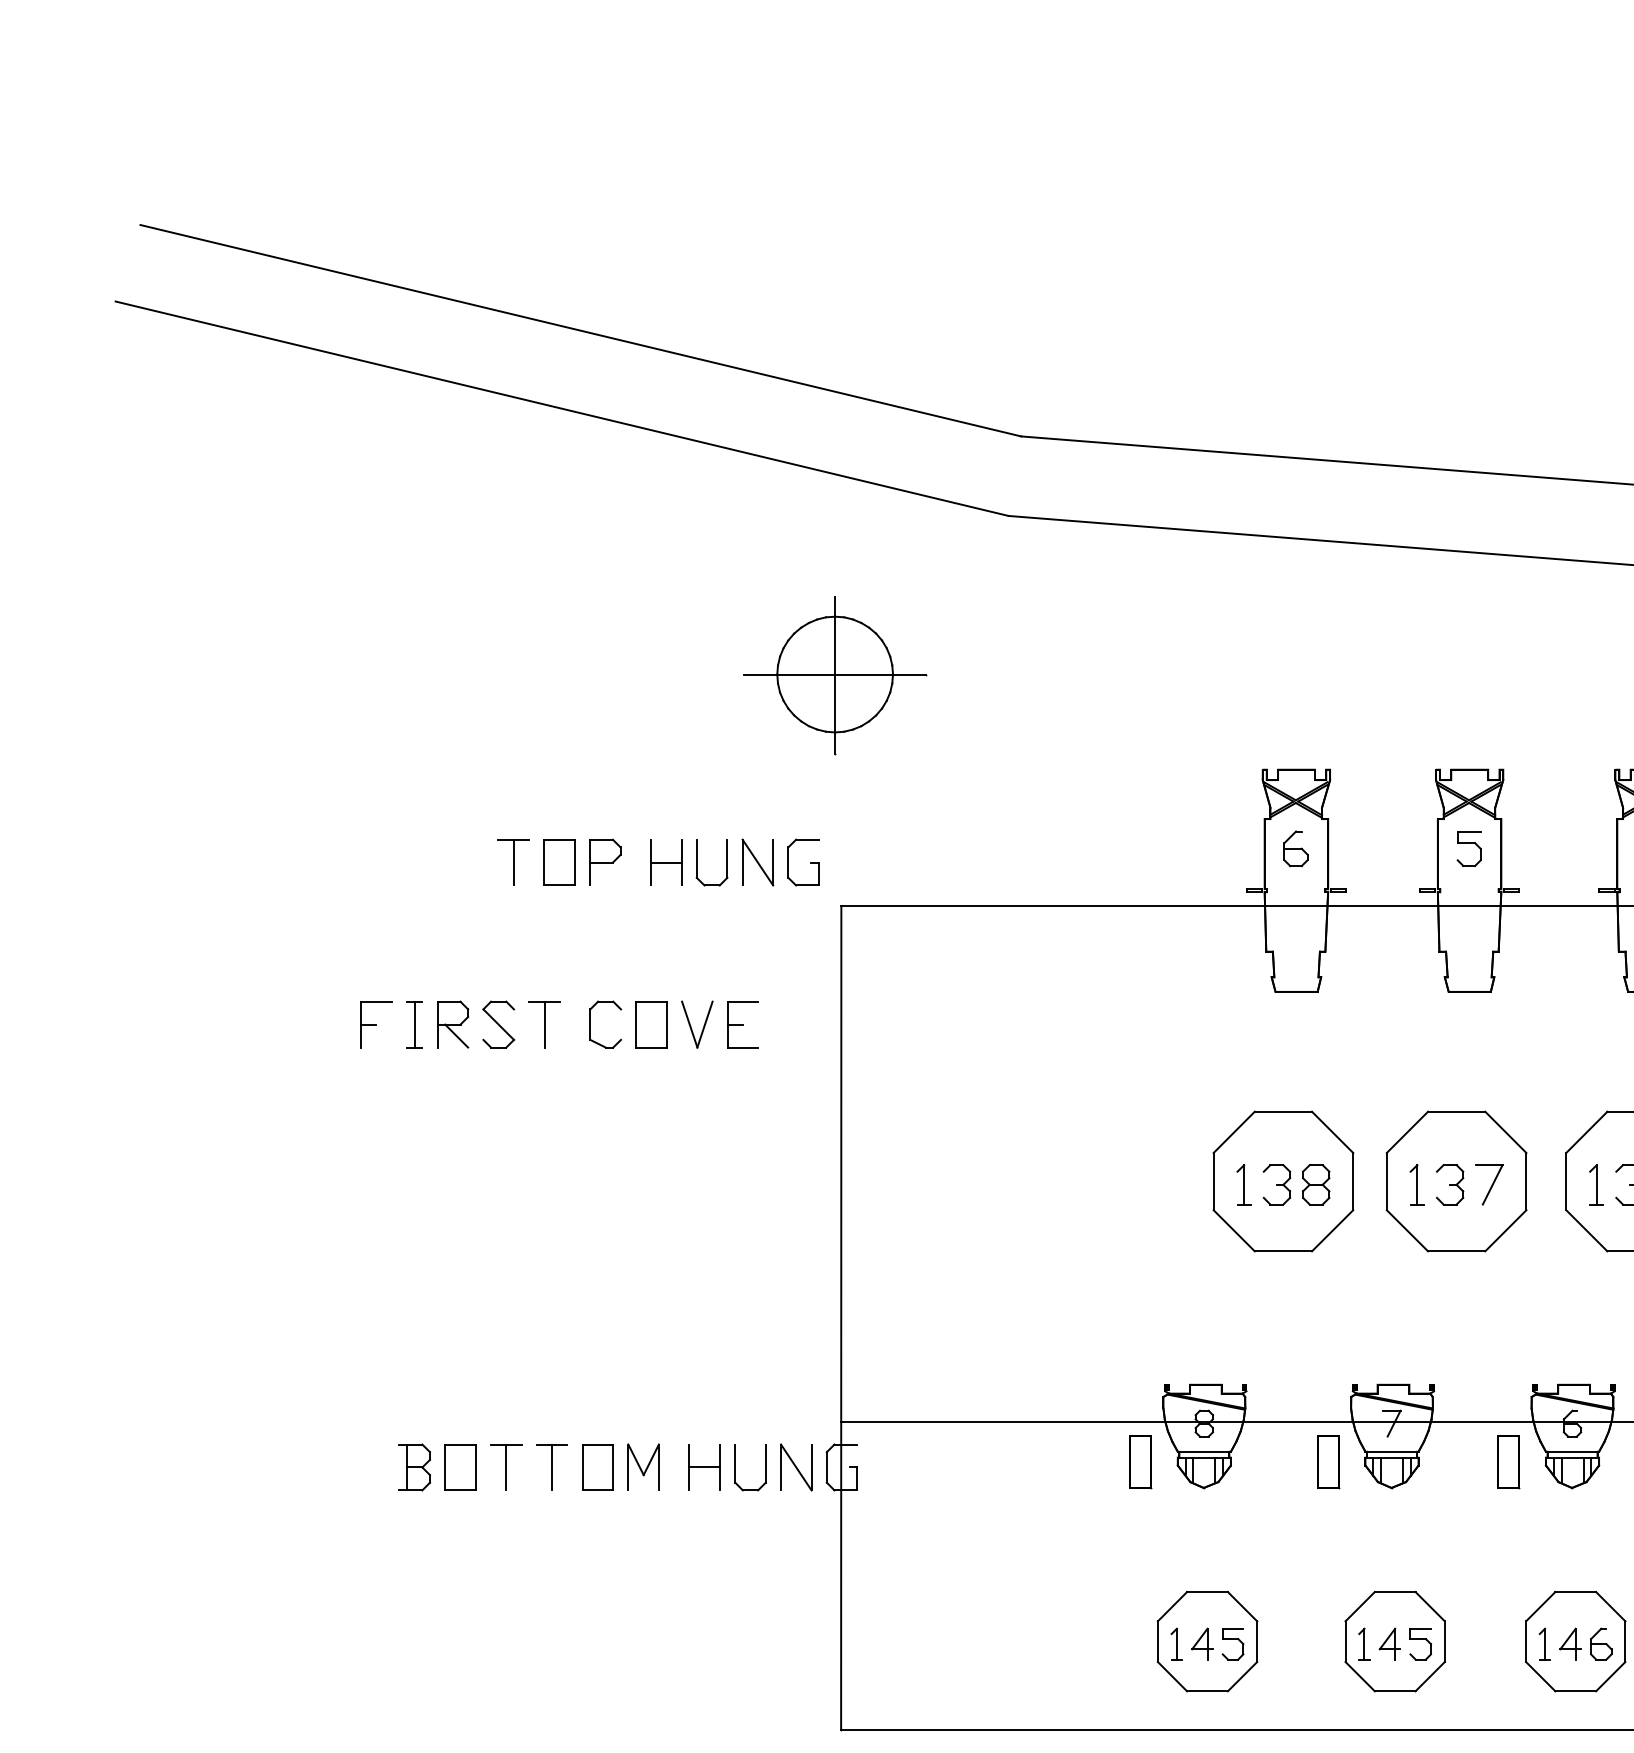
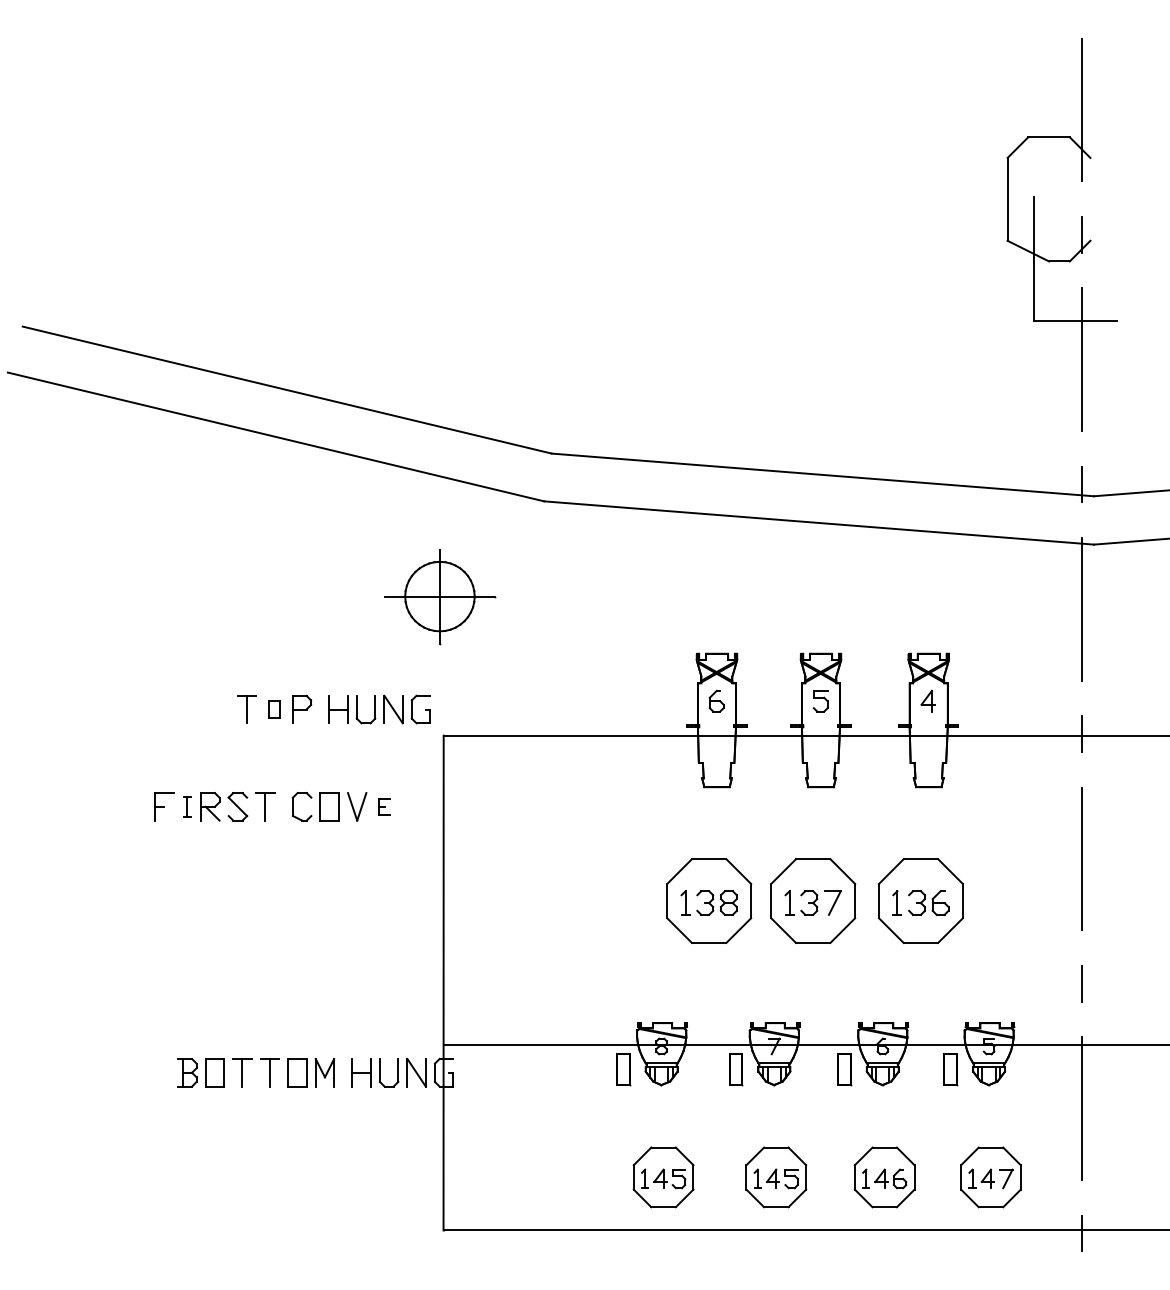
part: (559, 862) -> (274, 709), size x0.6
part: (414, 1024) -> (187, 806), size x0.7
part: (742, 1024) -> (384, 806), size x0.6

